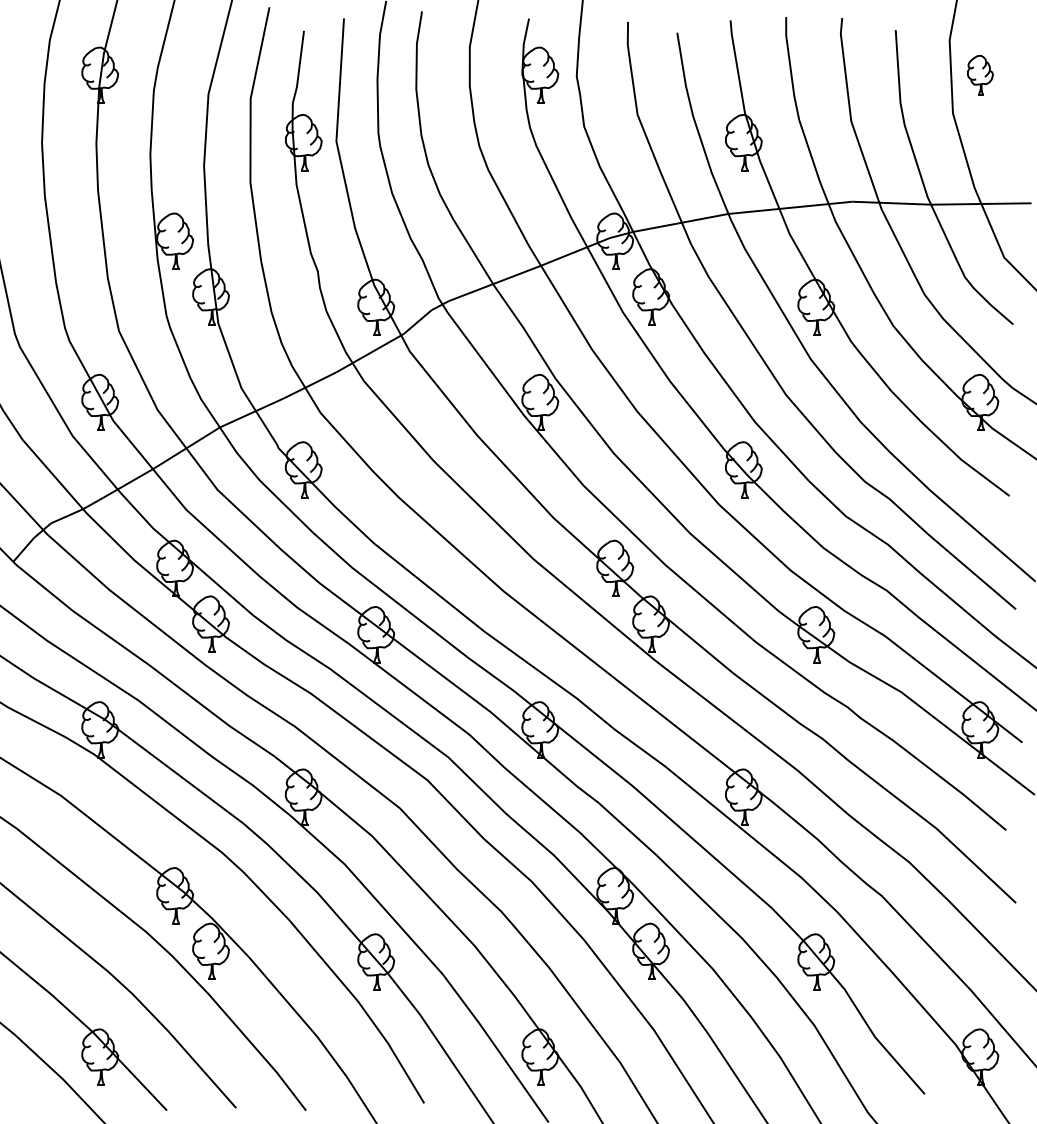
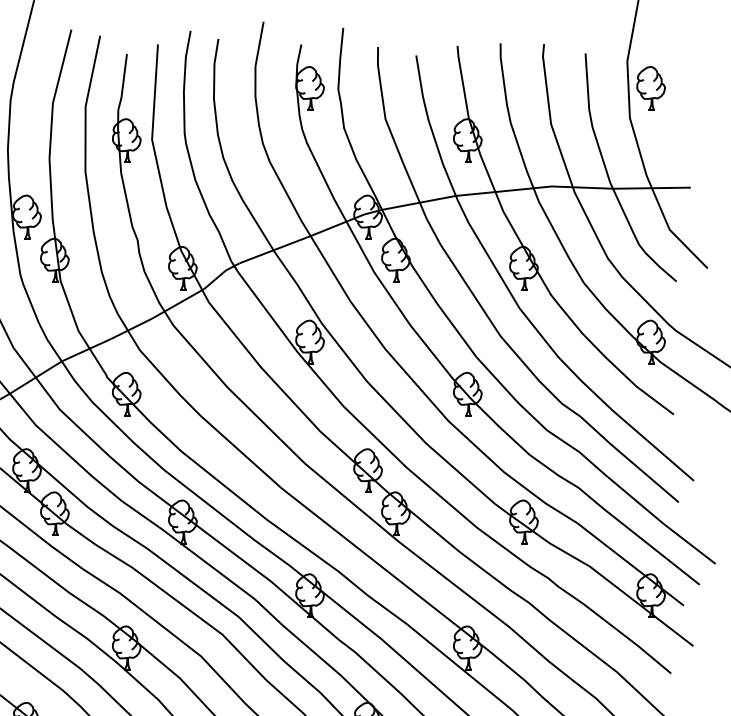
part: (980, 74) -> (651, 87), size x1.43

